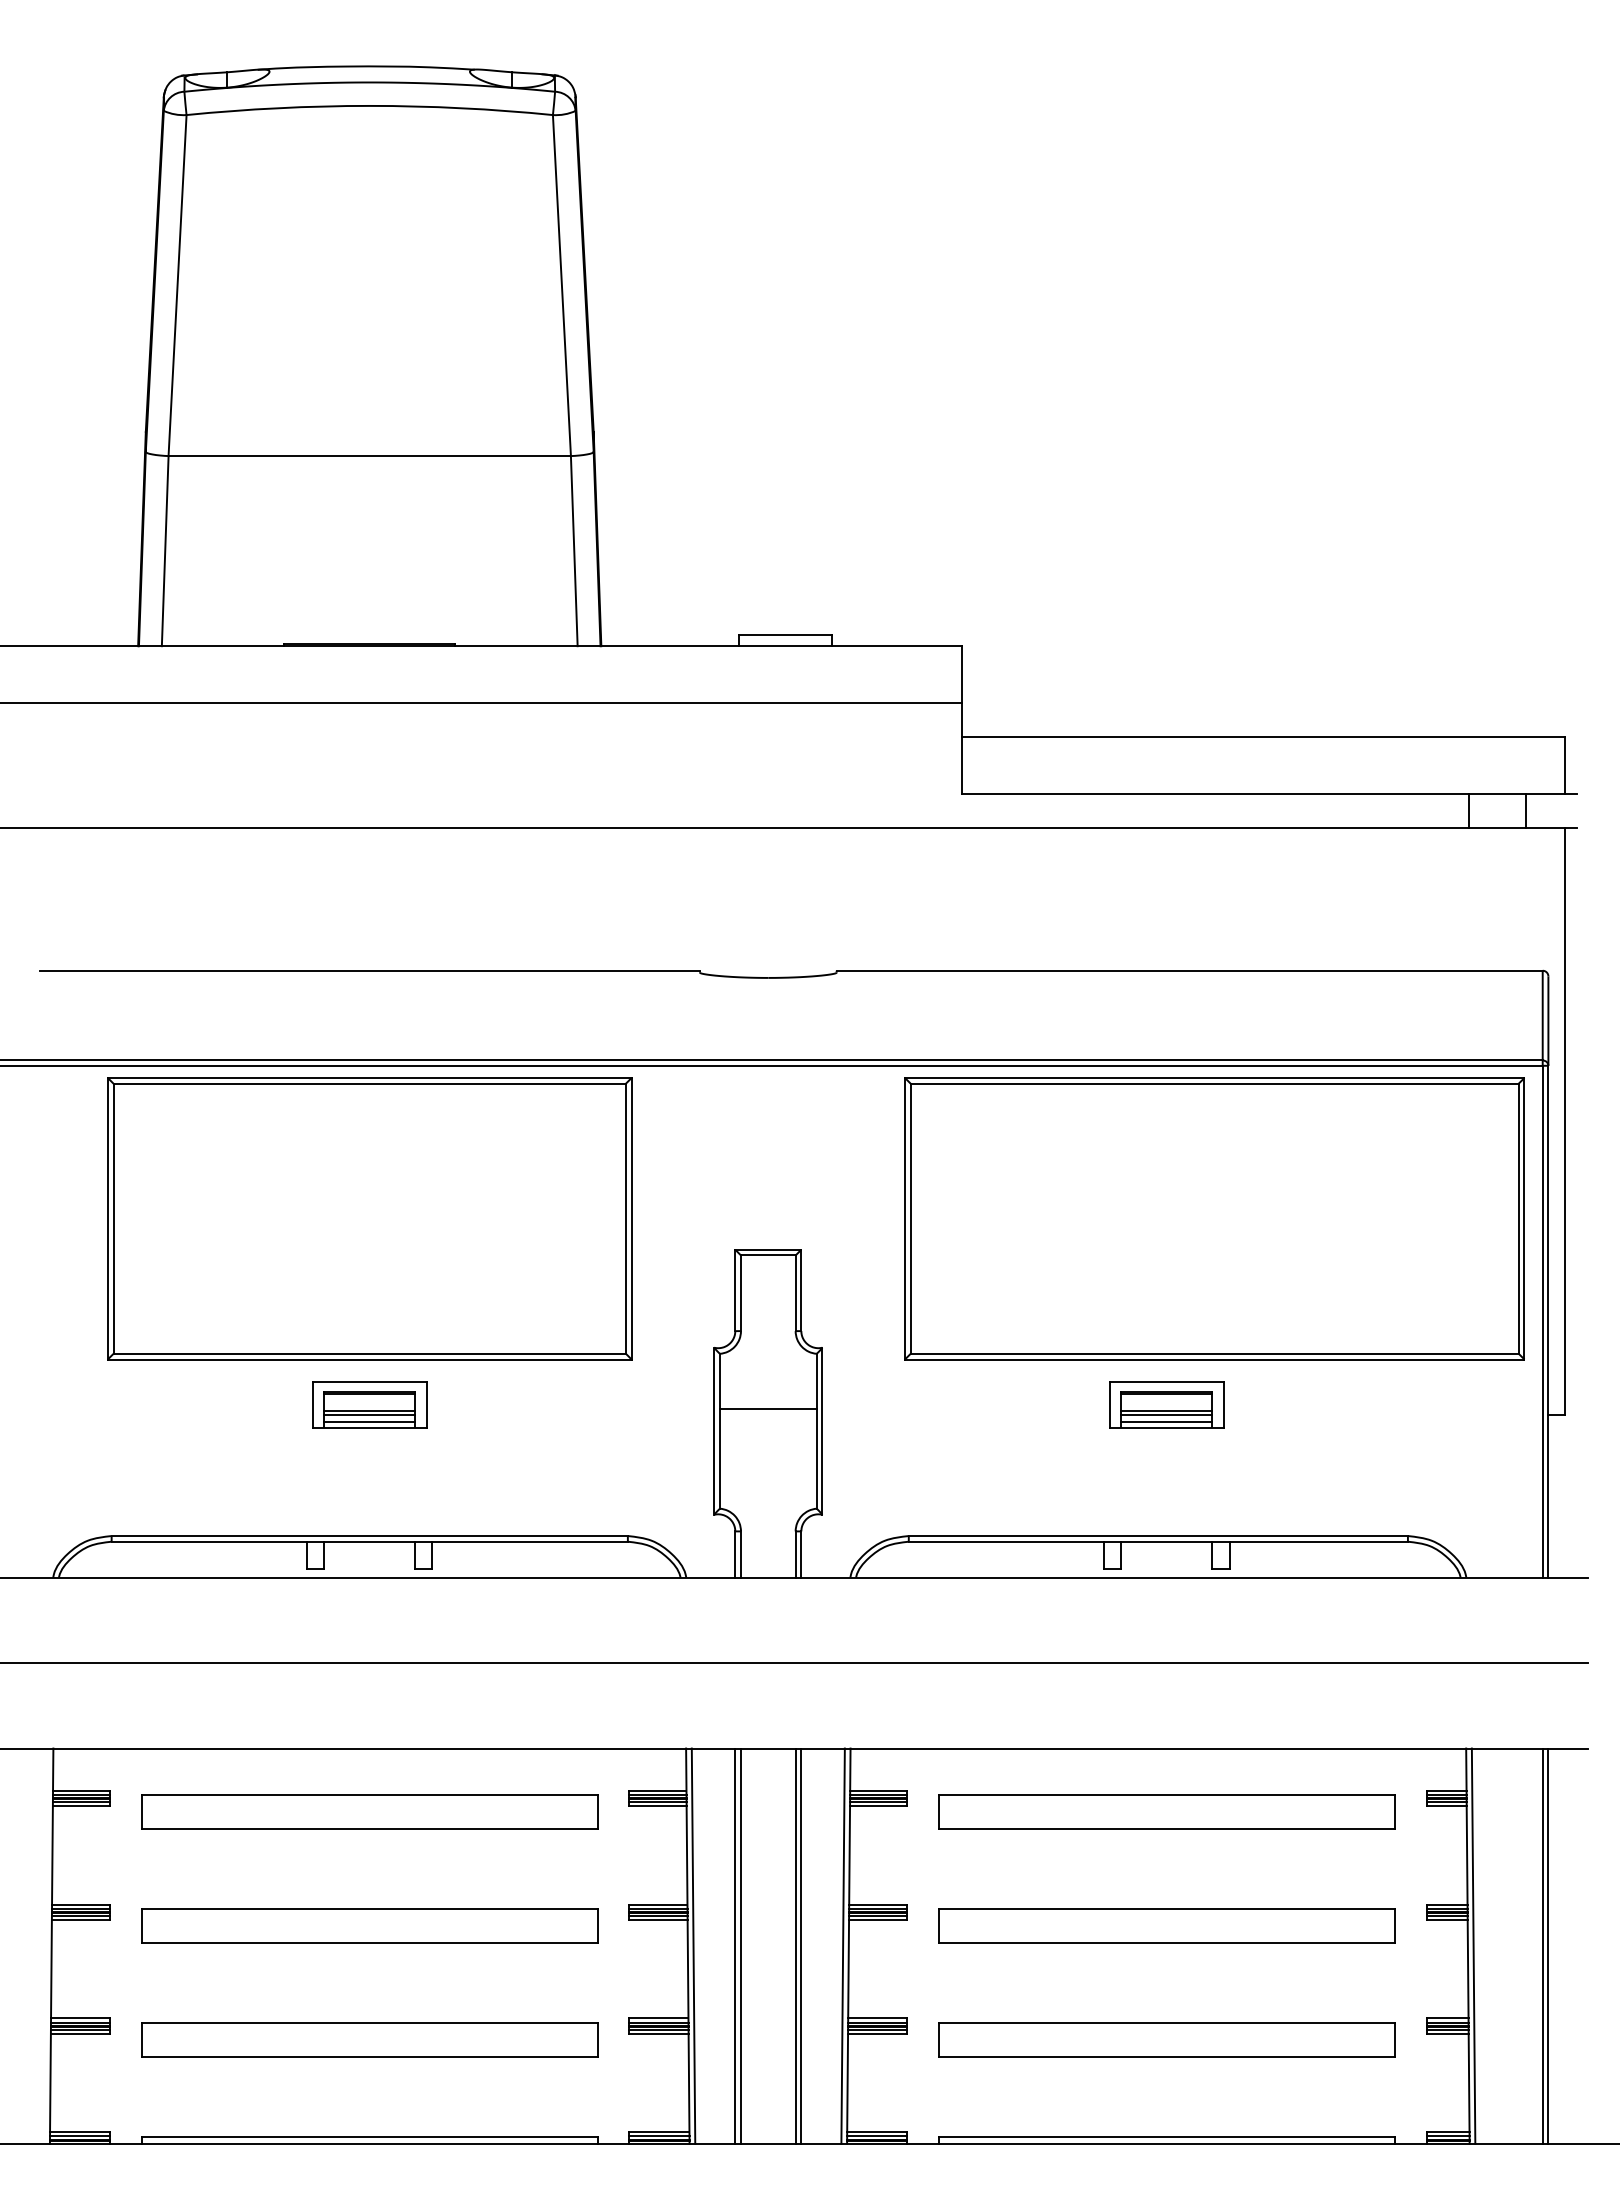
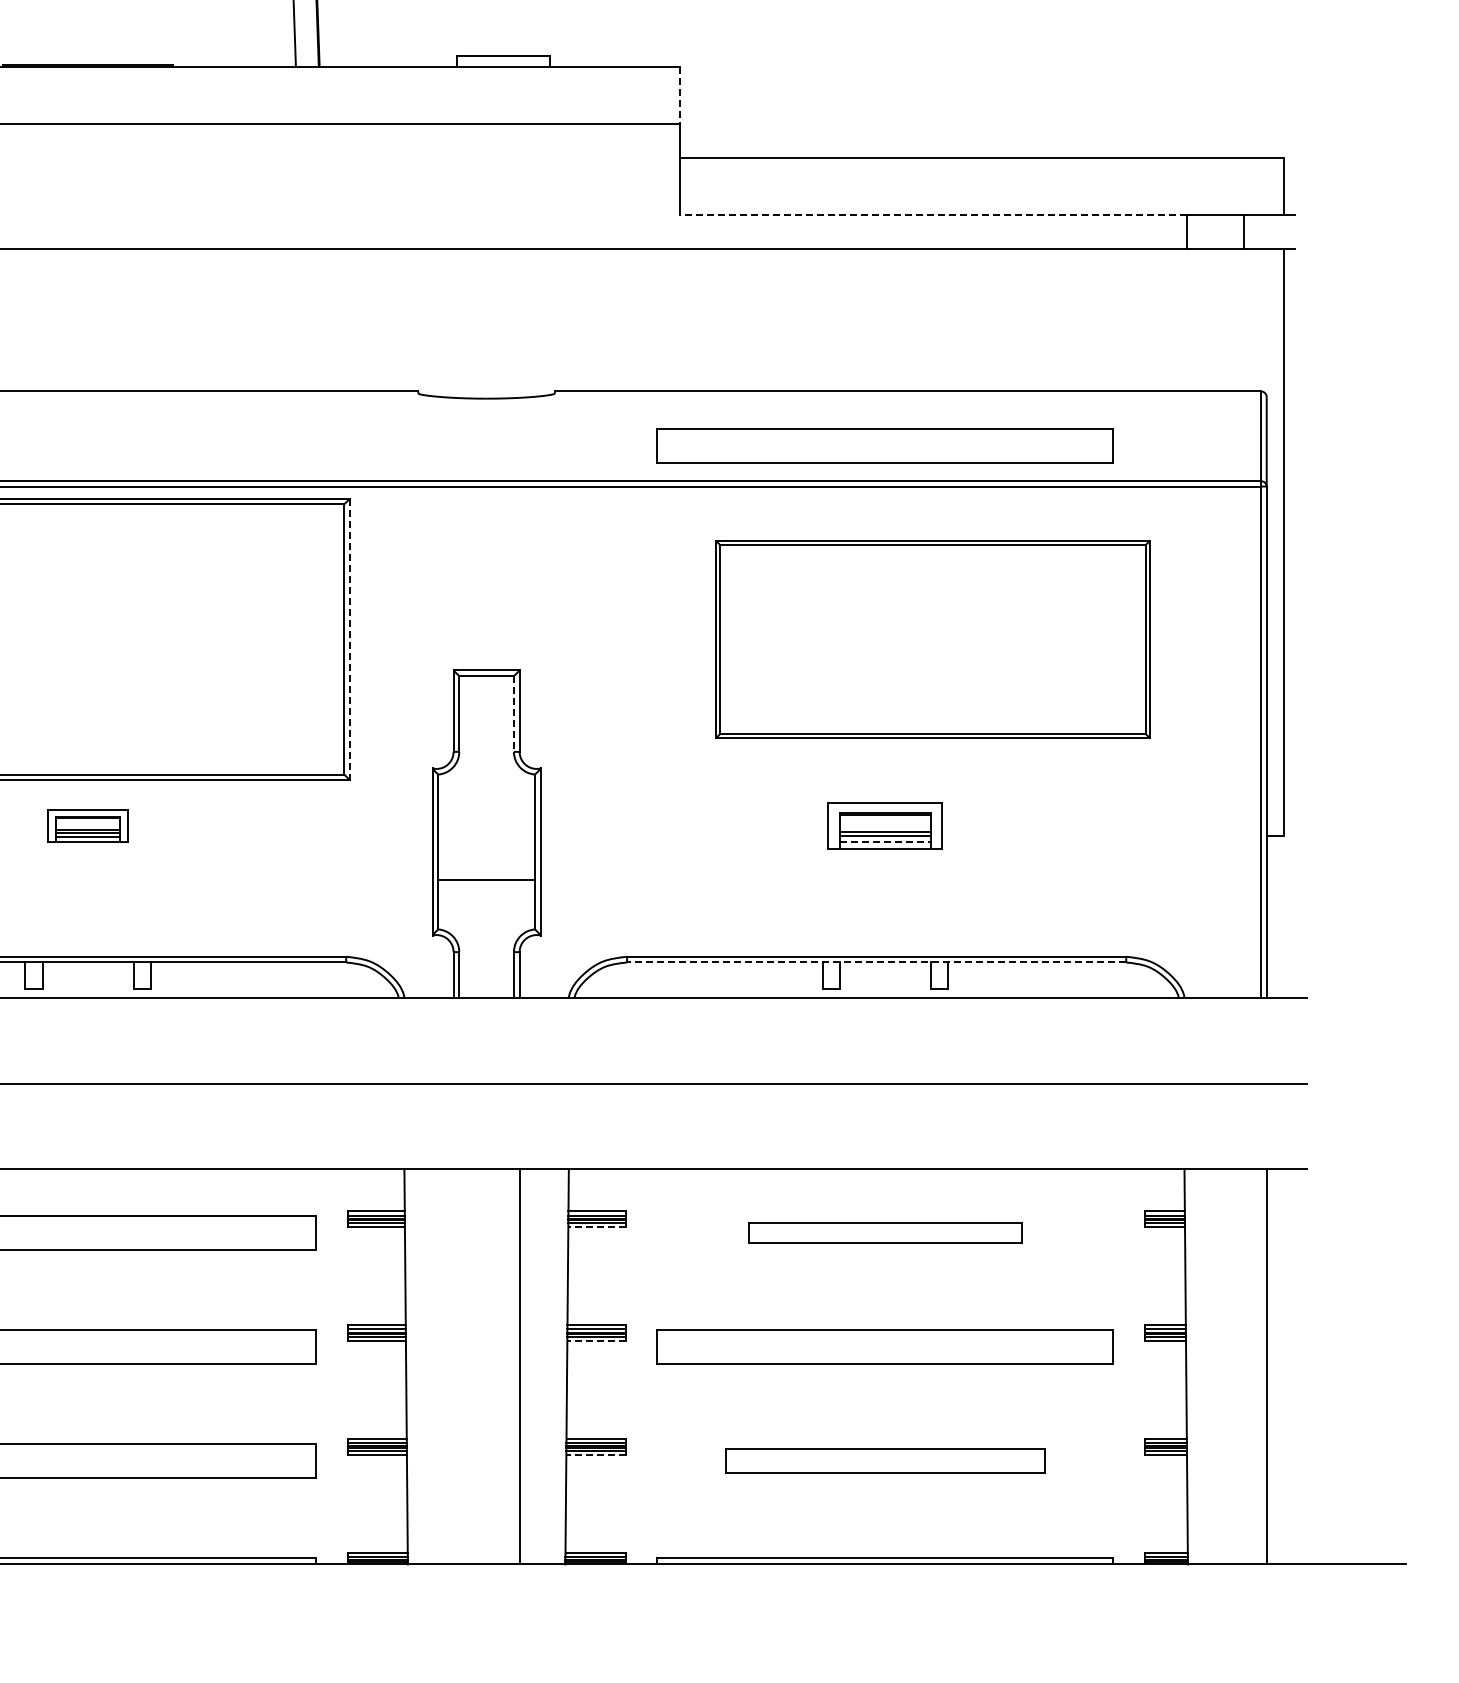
line: (961, 675) -> (679, 96), solid -> dashed
line: (1214, 794) -> (932, 215), solid -> dashed
part: (1166, 1024) -> (884, 445), added
line: (631, 1218) -> (349, 639), solid -> dashed
part: (1214, 1218) -> (932, 639), size x0.7
line: (795, 1293) -> (513, 714), solid -> dashed
part: (369, 1404) -> (87, 825), size x0.7
line: (767, 1409) -> (485, 880), moved
line: (1166, 1421) -> (884, 842), solid -> dashed
line: (1158, 1541) -> (876, 962), solid -> dashed
line: (878, 1806) -> (596, 1227), solid -> dashed
part: (1166, 1811) -> (884, 1232), size x0.6
line: (877, 1920) -> (595, 1341), solid -> dashed
line: (693, 1945) -> (411, 1366), removed
line: (735, 1945) -> (453, 1366), removed
line: (740, 1945) -> (458, 1366), removed
line: (795, 1945) -> (513, 1366), removed
line: (842, 1945) -> (560, 1366), removed
line: (1473, 1945) -> (1191, 1366), removed
line: (1542, 1945) -> (1260, 1366), removed
line: (877, 2034) -> (595, 1455), solid -> dashed
part: (1166, 2039) -> (884, 1460), size x0.7

